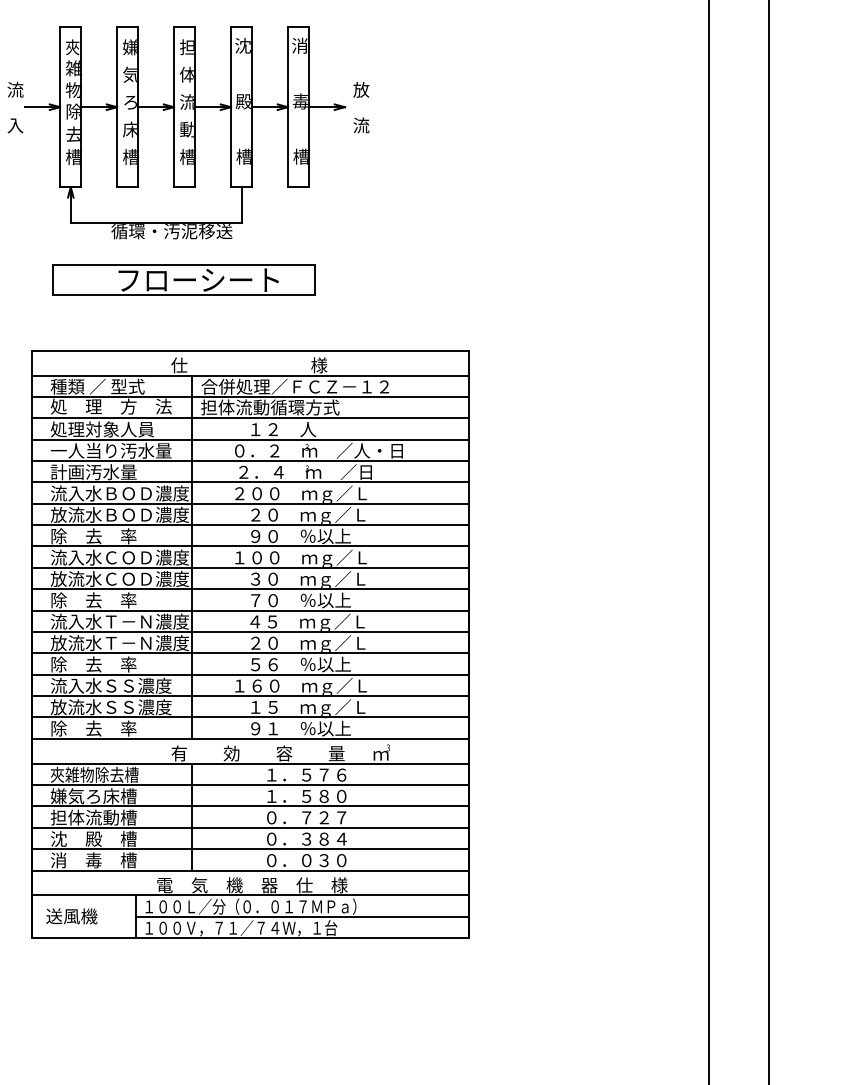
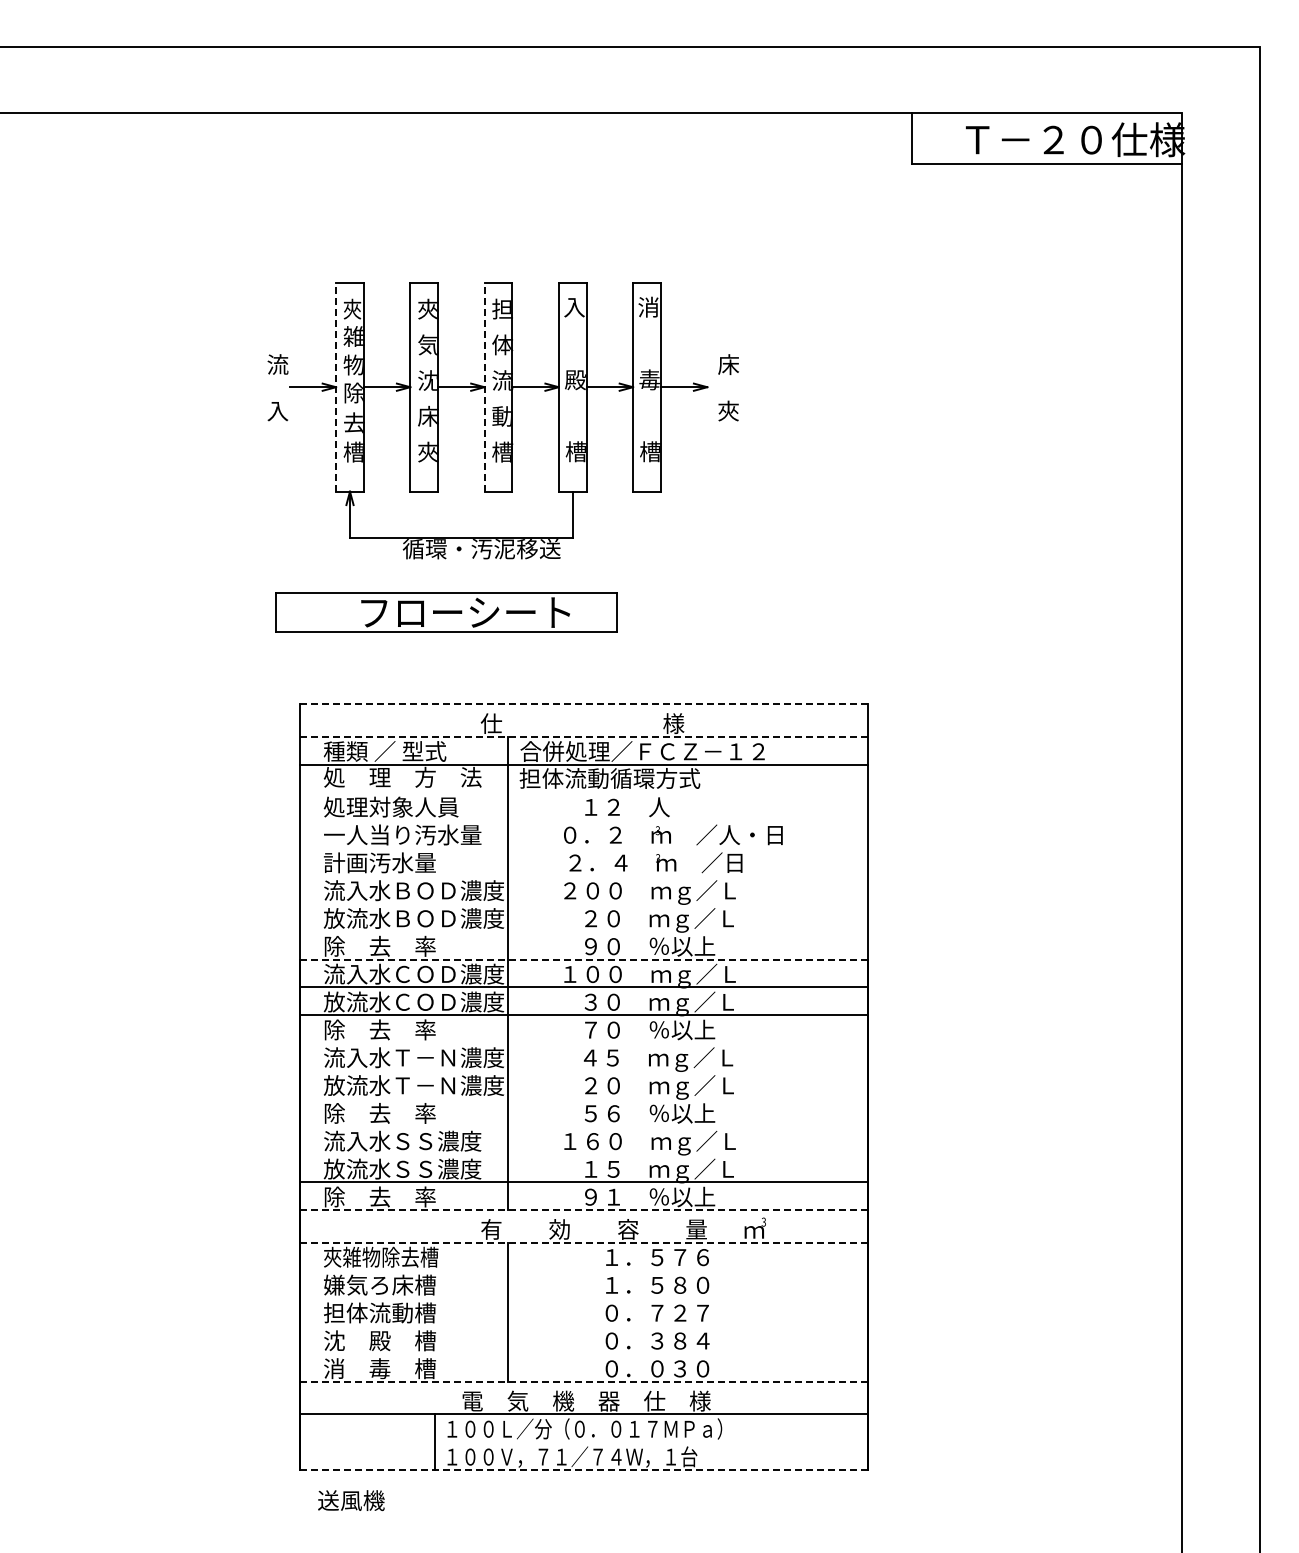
text: (243, 45) -> (574, 306), 沈 -> 入
text: (130, 46) -> (427, 308), 嫌 -> 夾
text: (361, 89) -> (728, 364), 放 -> 床
text: (130, 102) -> (427, 380), ろ -> 沈
line: (60, 106) -> (336, 386), solid -> dashed
line: (174, 106) -> (484, 386), solid -> dashed
text: (361, 125) -> (728, 410), 流 -> 夾
text: (130, 156) -> (427, 451), 槽 -> 夾
part: (183, 280) -> (446, 612), moved
line: (250, 350) -> (584, 704), solid -> dashed
line: (249, 375) -> (583, 736), solid -> dashed
line: (250, 418) -> (584, 792), removed
line: (250, 439) -> (584, 820), removed
line: (250, 461) -> (584, 848), removed
line: (250, 482) -> (584, 876), removed
line: (250, 503) -> (584, 903), removed
line: (250, 524) -> (584, 931), removed
line: (249, 546) -> (583, 959), solid -> dashed
line: (250, 610) -> (584, 1043), removed
line: (250, 632) -> (584, 1071), removed
line: (250, 653) -> (584, 1098), removed
line: (250, 674) -> (584, 1126), removed
line: (250, 696) -> (584, 1154), removed
line: (249, 738) -> (583, 1210), solid -> dashed
line: (249, 763) -> (583, 1242), solid -> dashed
line: (250, 785) -> (584, 1270), removed
line: (250, 806) -> (584, 1298), removed
line: (250, 828) -> (584, 1326), removed
line: (250, 849) -> (584, 1354), removed
line: (249, 870) -> (583, 1381), solid -> dashed
text: (71, 916) -> (351, 1500), moved
line: (302, 917) -> (651, 1442), removed
line: (249, 938) -> (583, 1470), solid -> dashed

